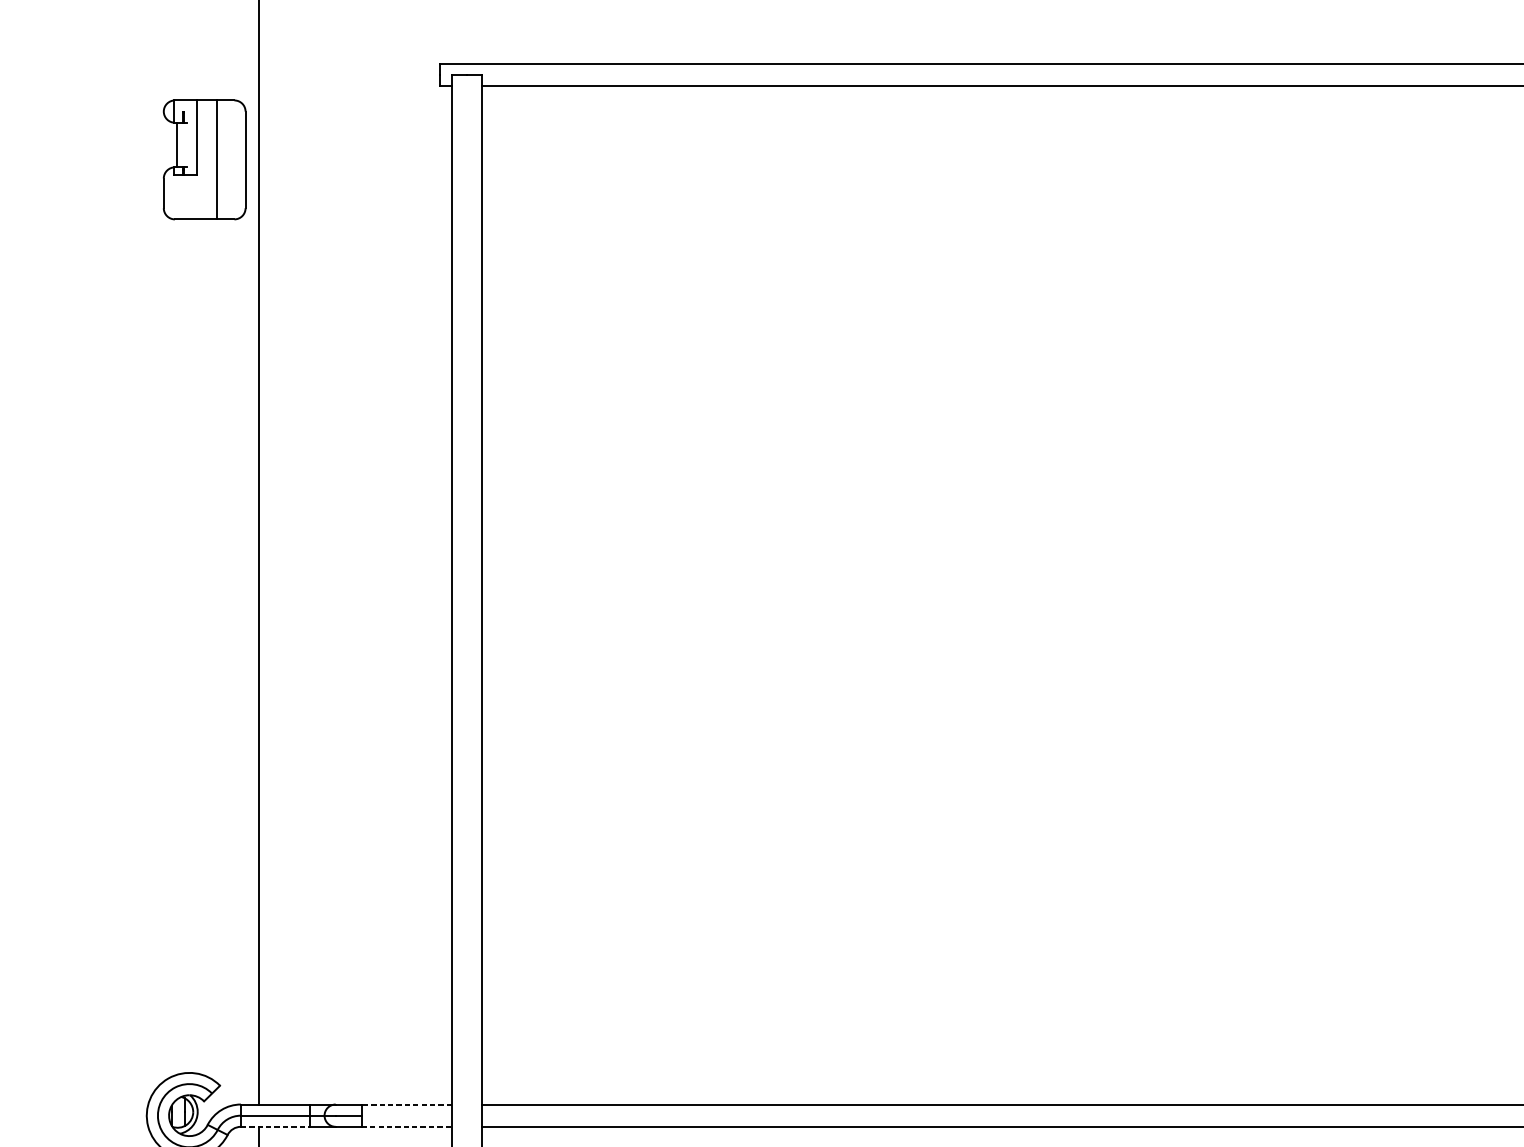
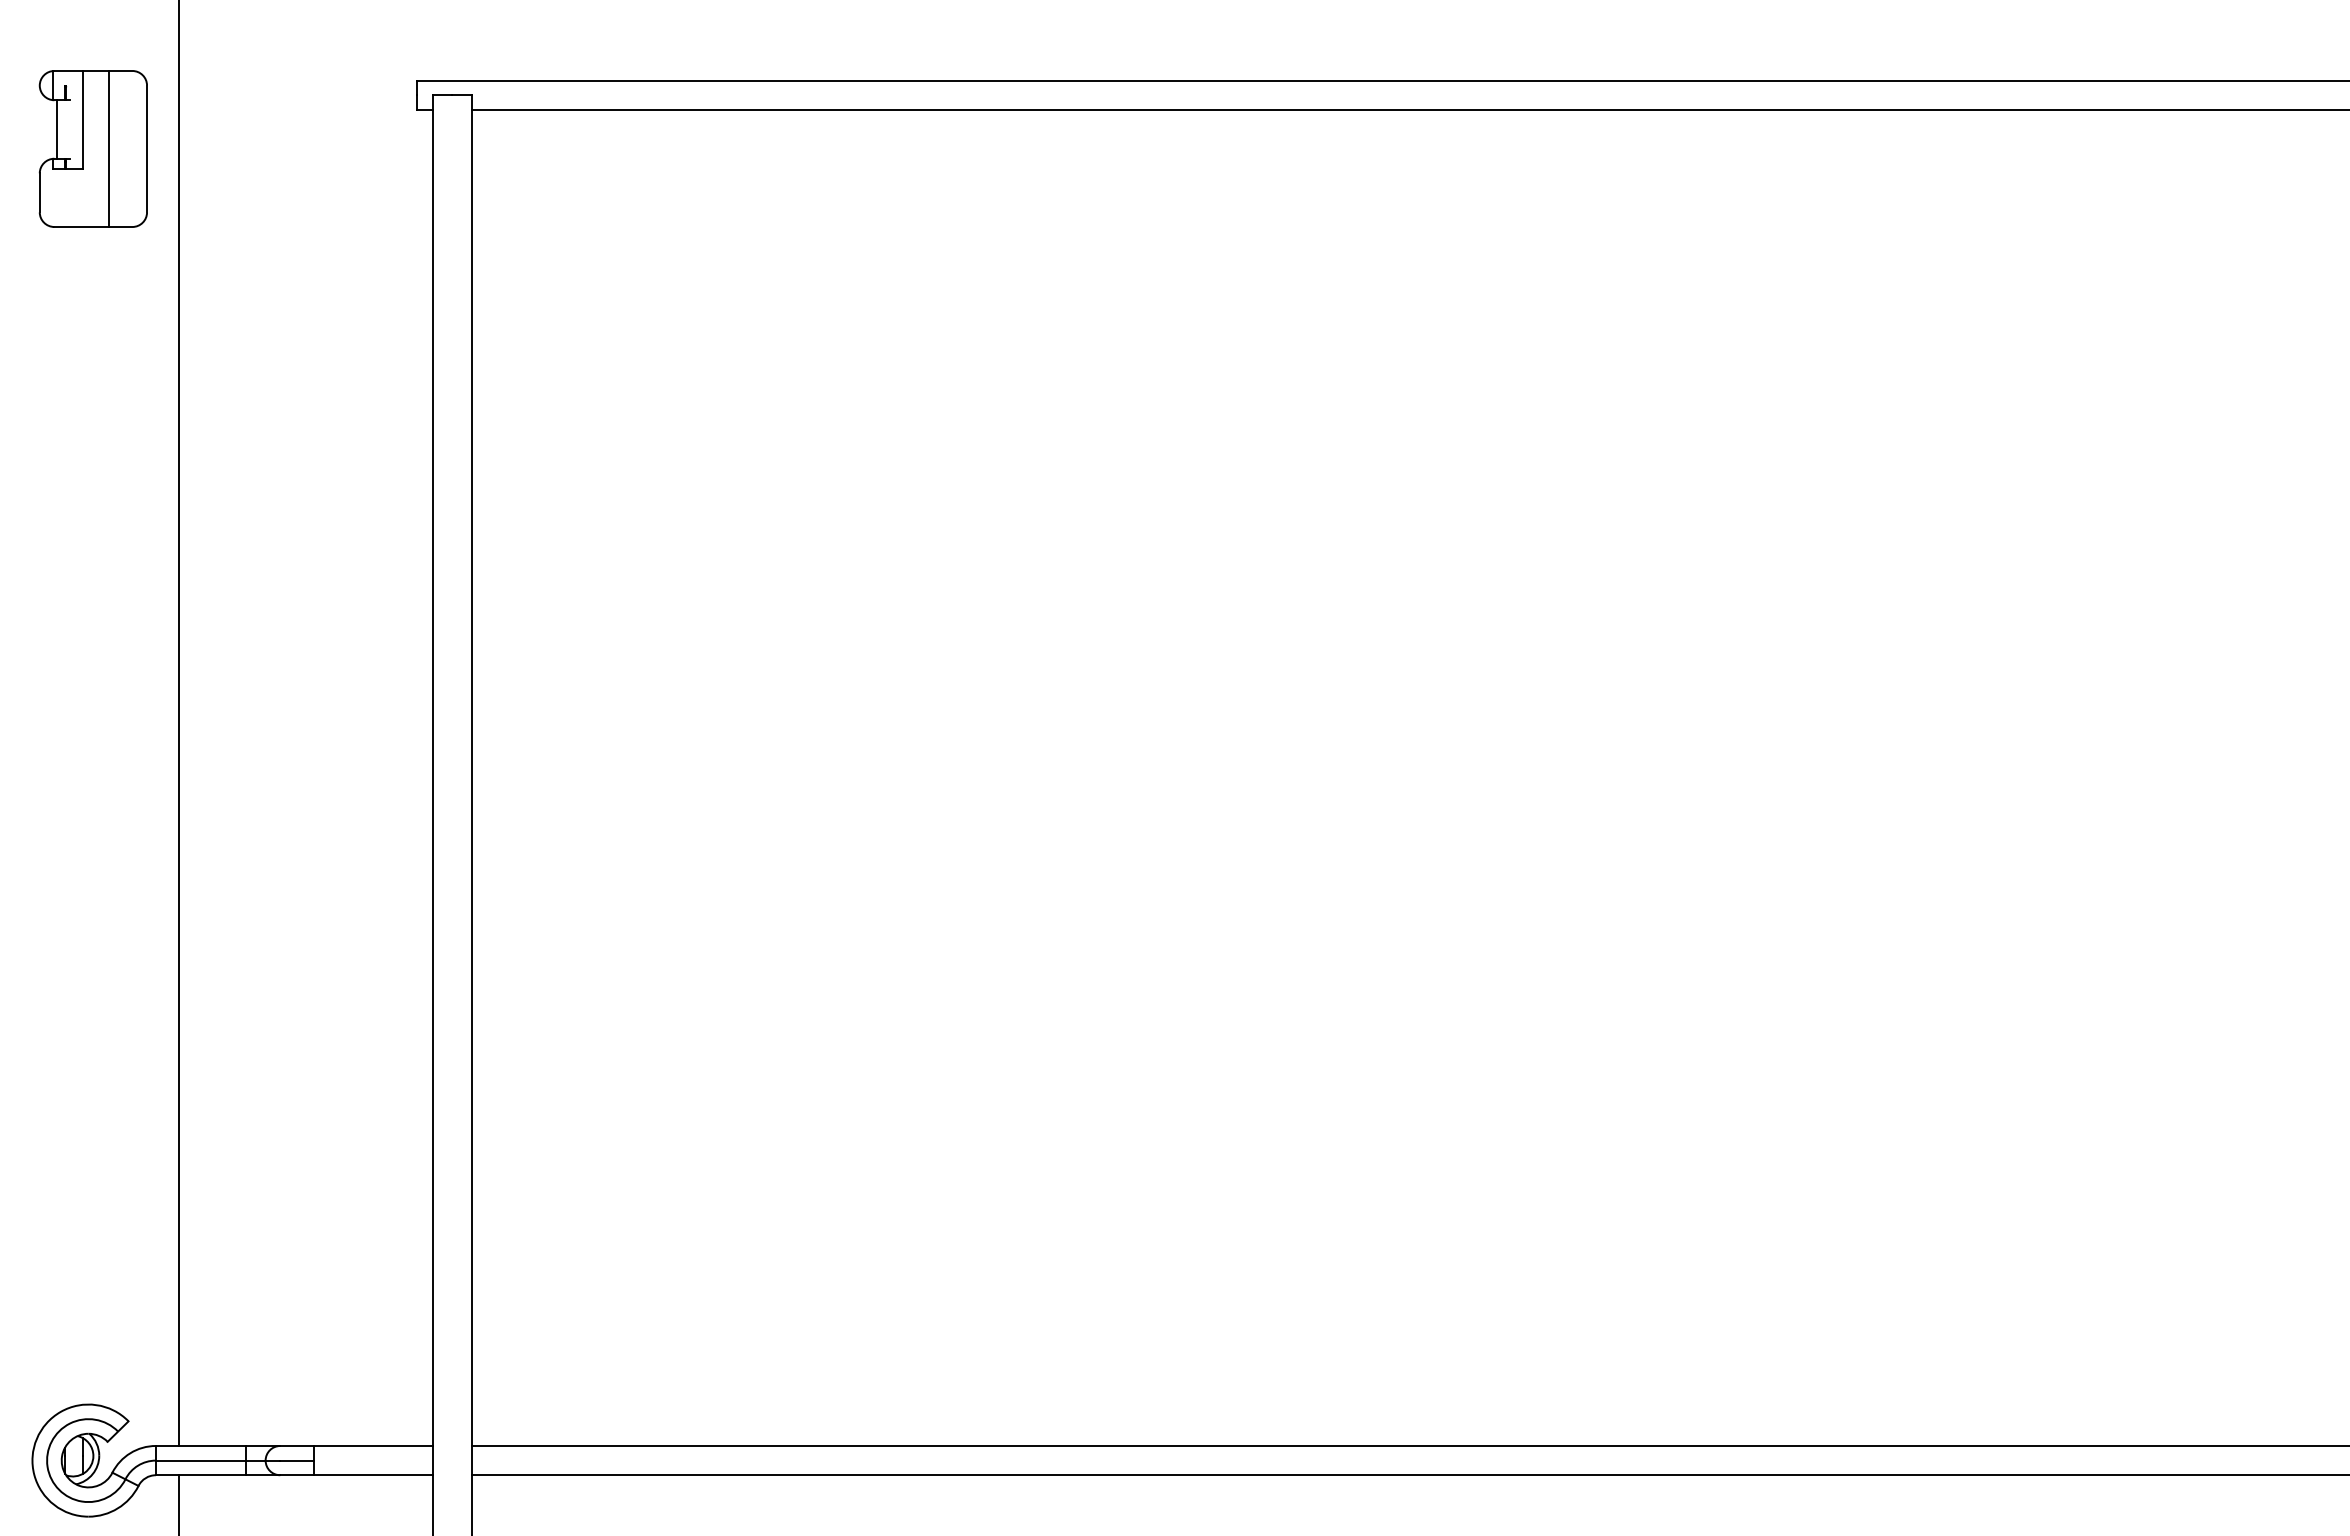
part: (203, 159) -> (92, 148), moved
line: (406, 1104) -> (373, 1445), dashed -> solid
line: (275, 1127) -> (201, 1475), dashed -> solid
line: (407, 1127) -> (374, 1475), dashed -> solid

